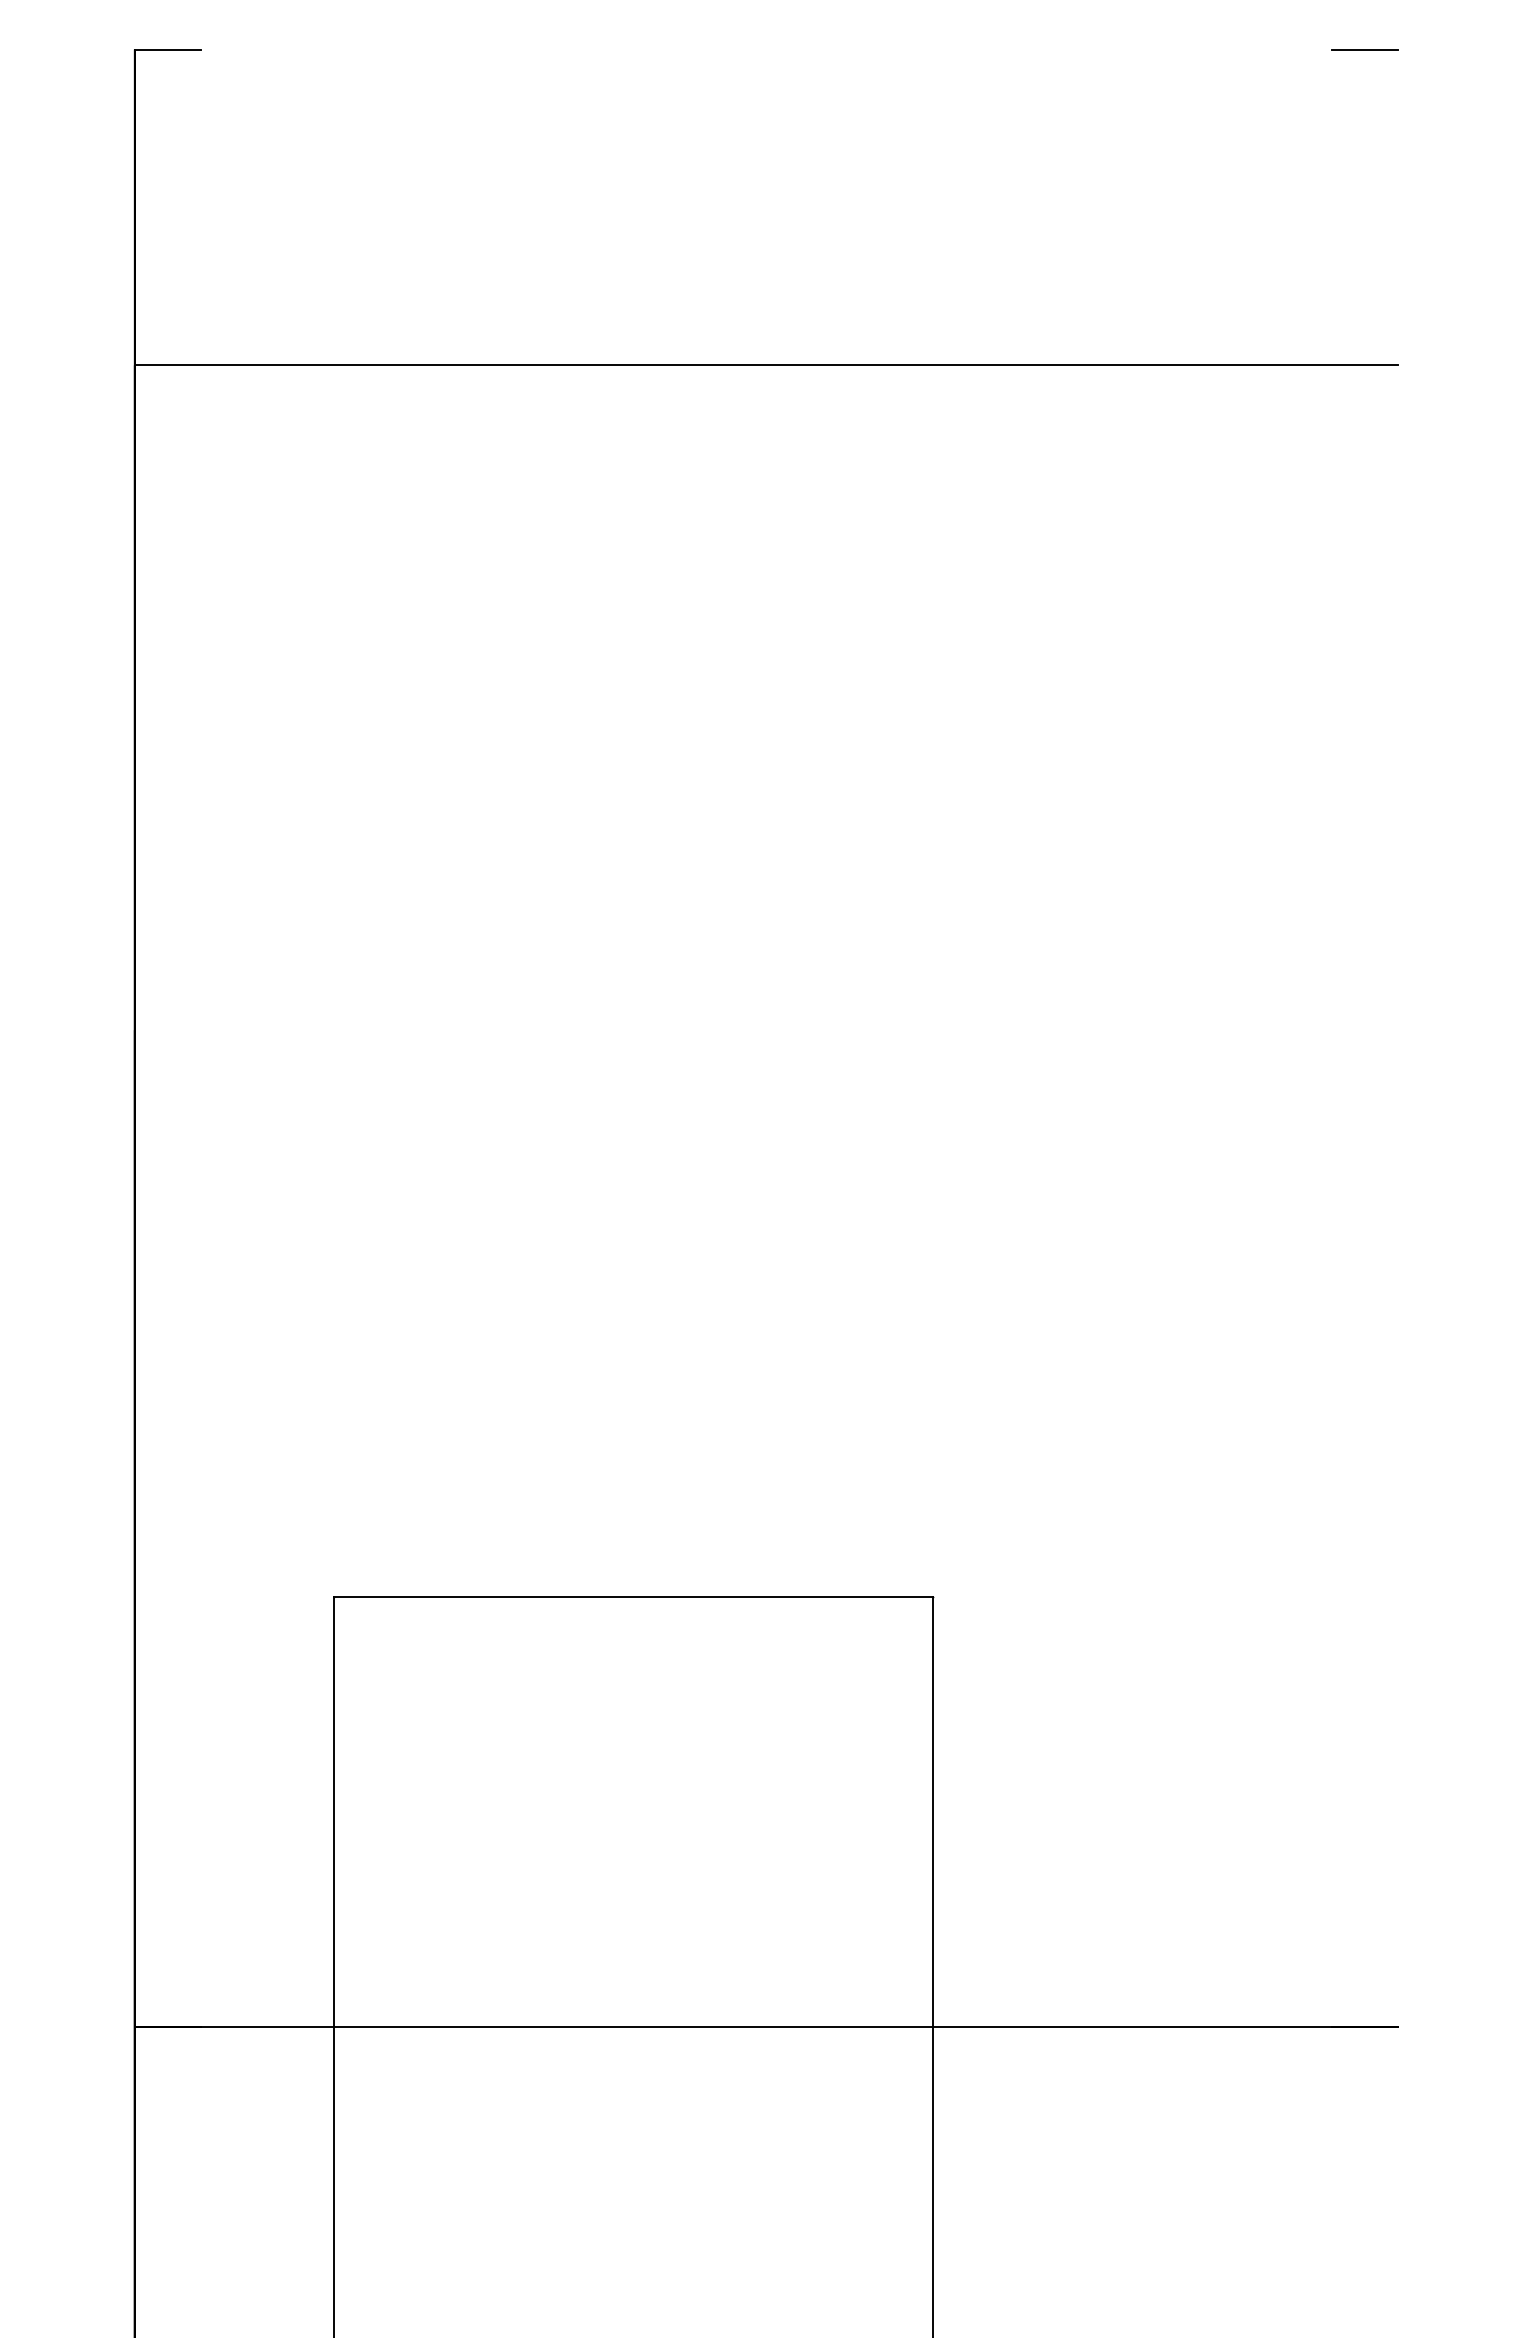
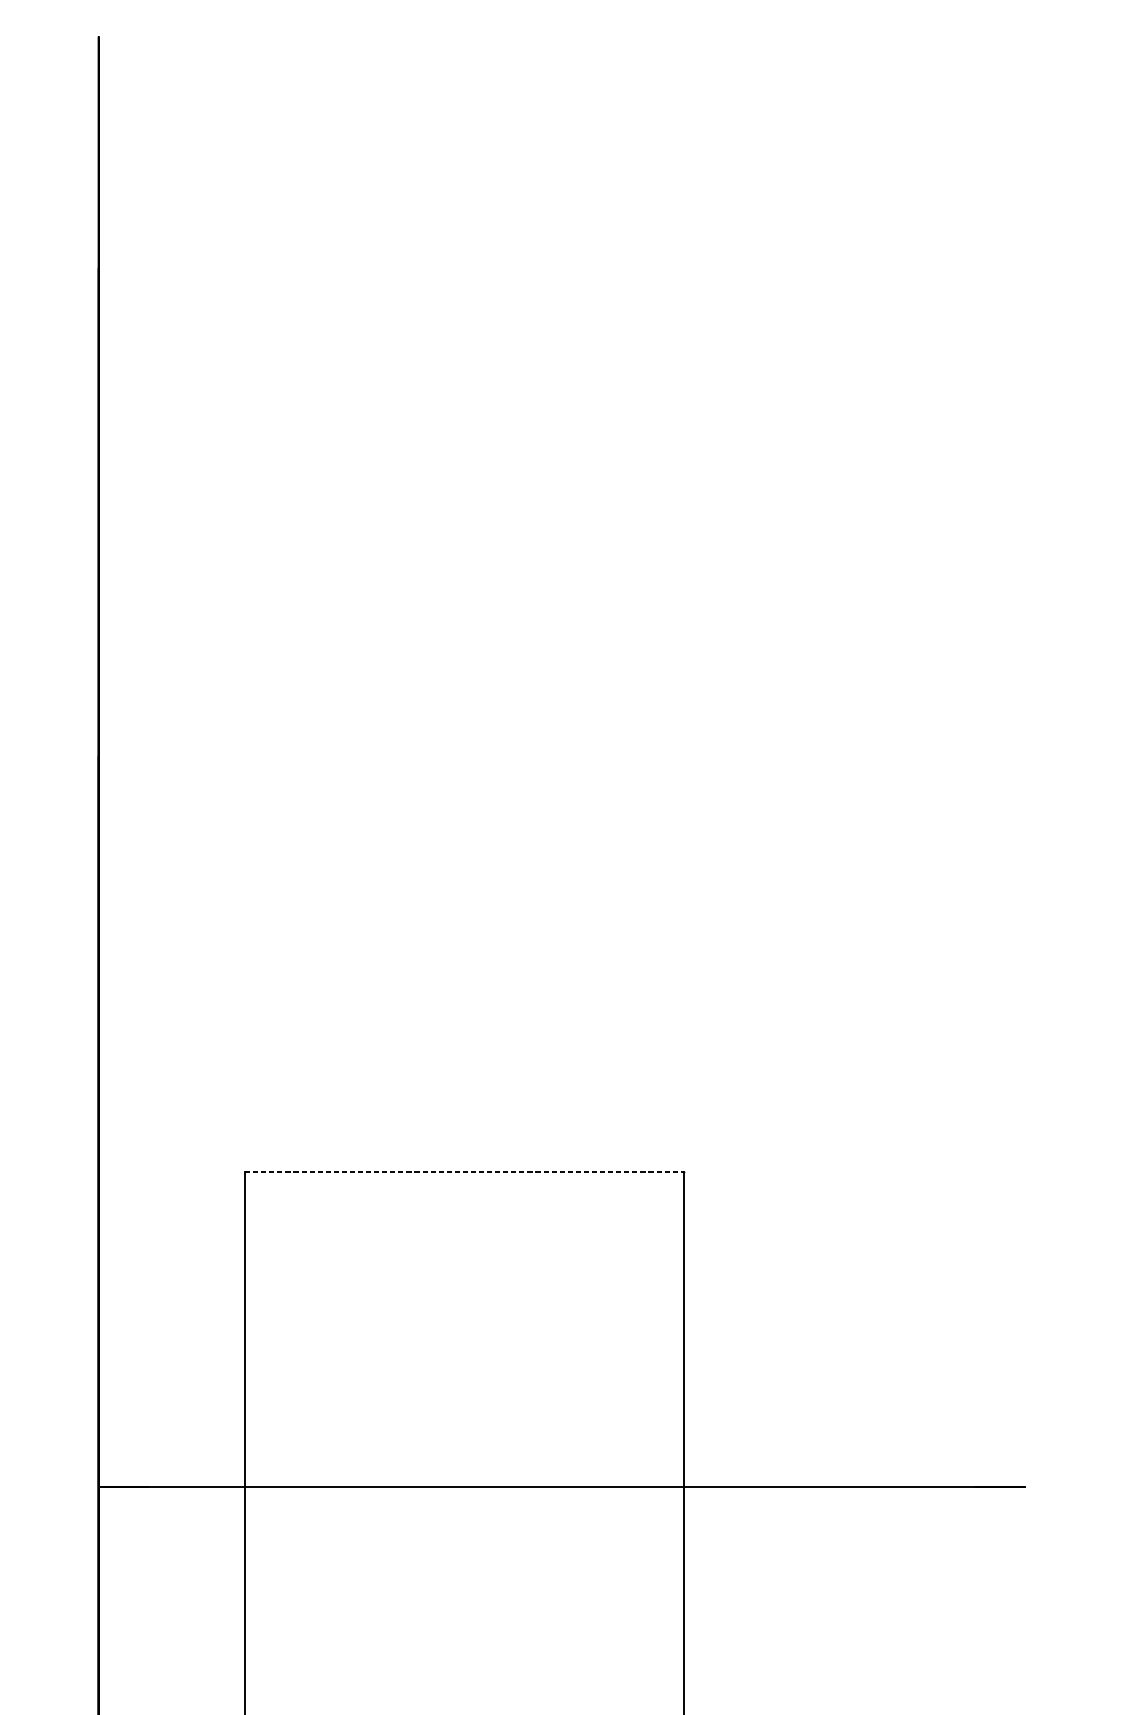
line: (167, 49) -> (122, 36), removed
line: (1364, 49) -> (1000, 36), removed
line: (766, 365) -> (562, 268), removed
line: (634, 1597) -> (465, 1171), solid -> dashed

